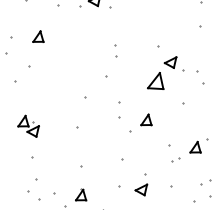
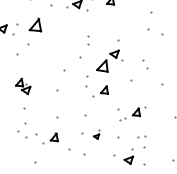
part: (37, 37) -> (35, 25), size x1.6
part: (164, 72) -> (109, 60), moved
part: (140, 185) -> (96, 134), size x0.6

